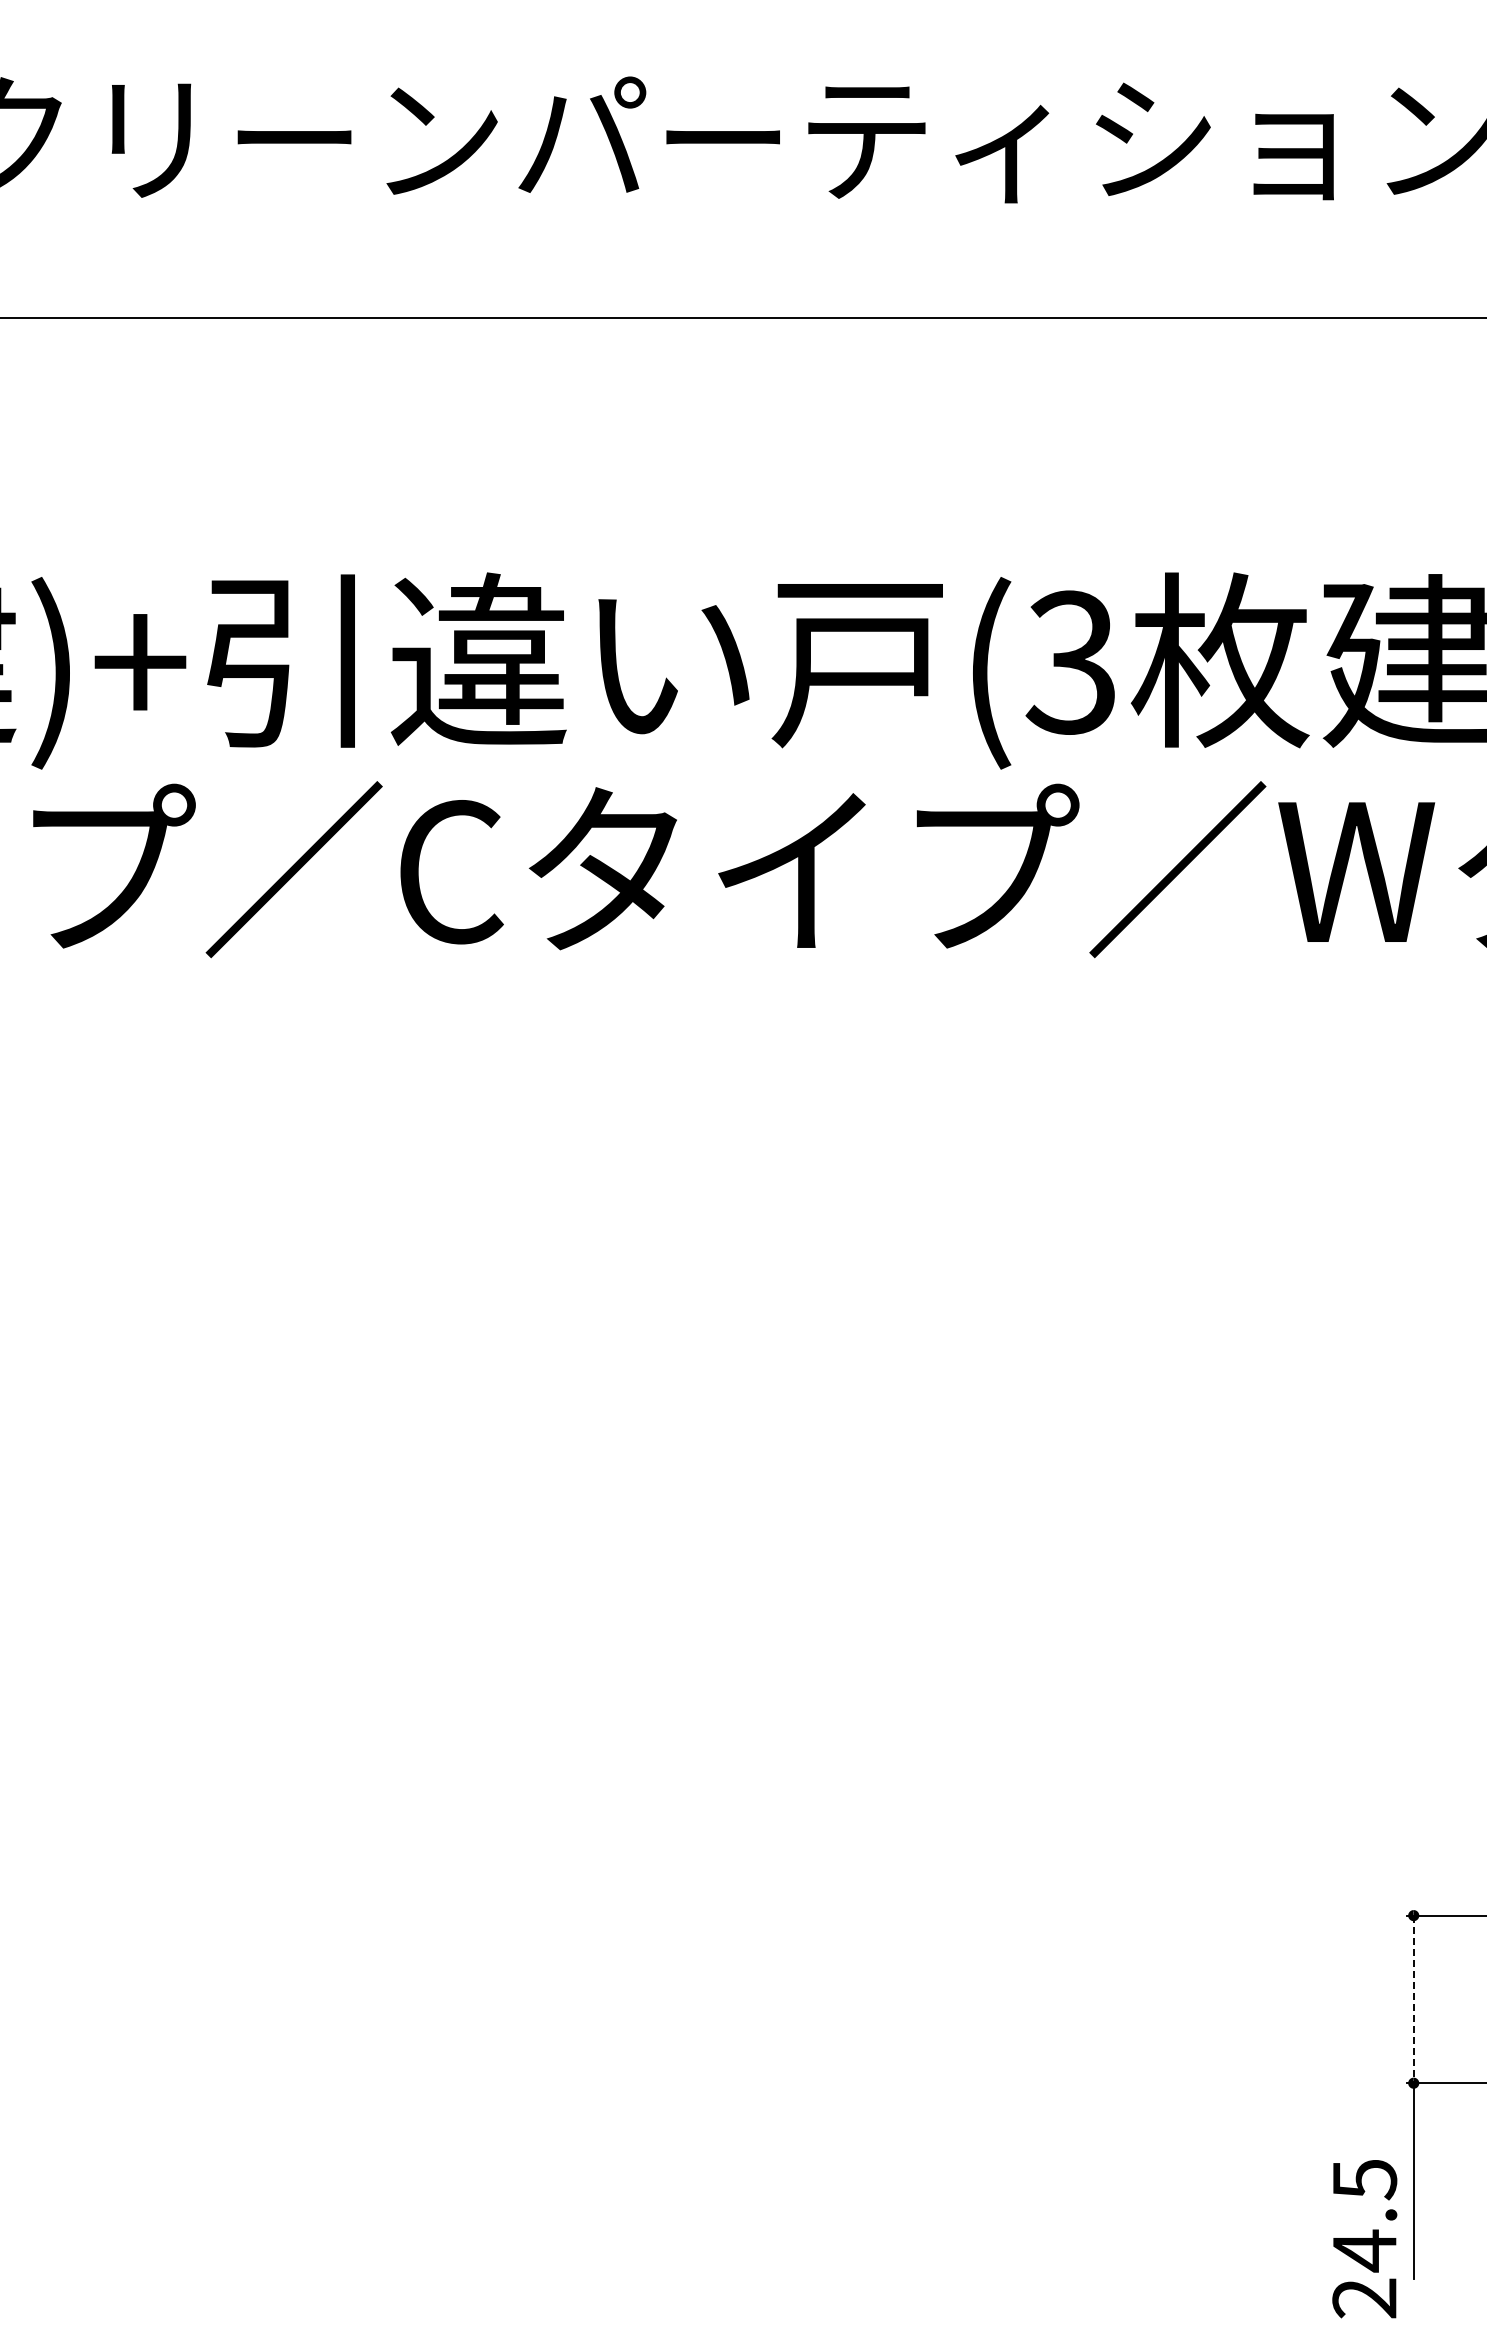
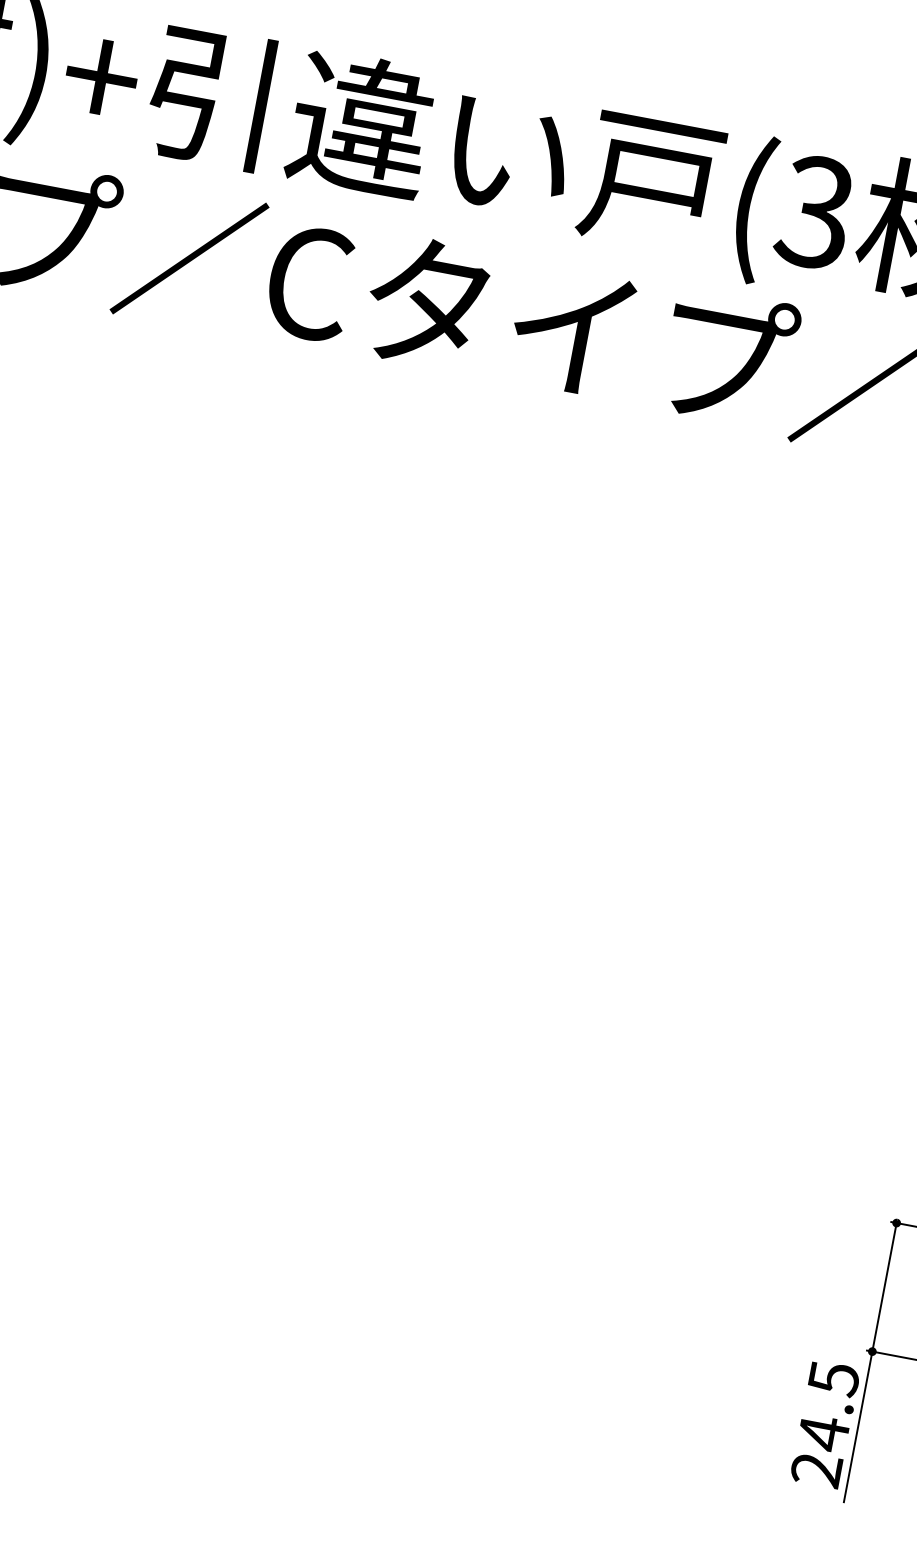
line: (1413, 1999) -> (884, 1287), dashed -> solid
text: (1364, 2239) -> (825, 1424), moved

